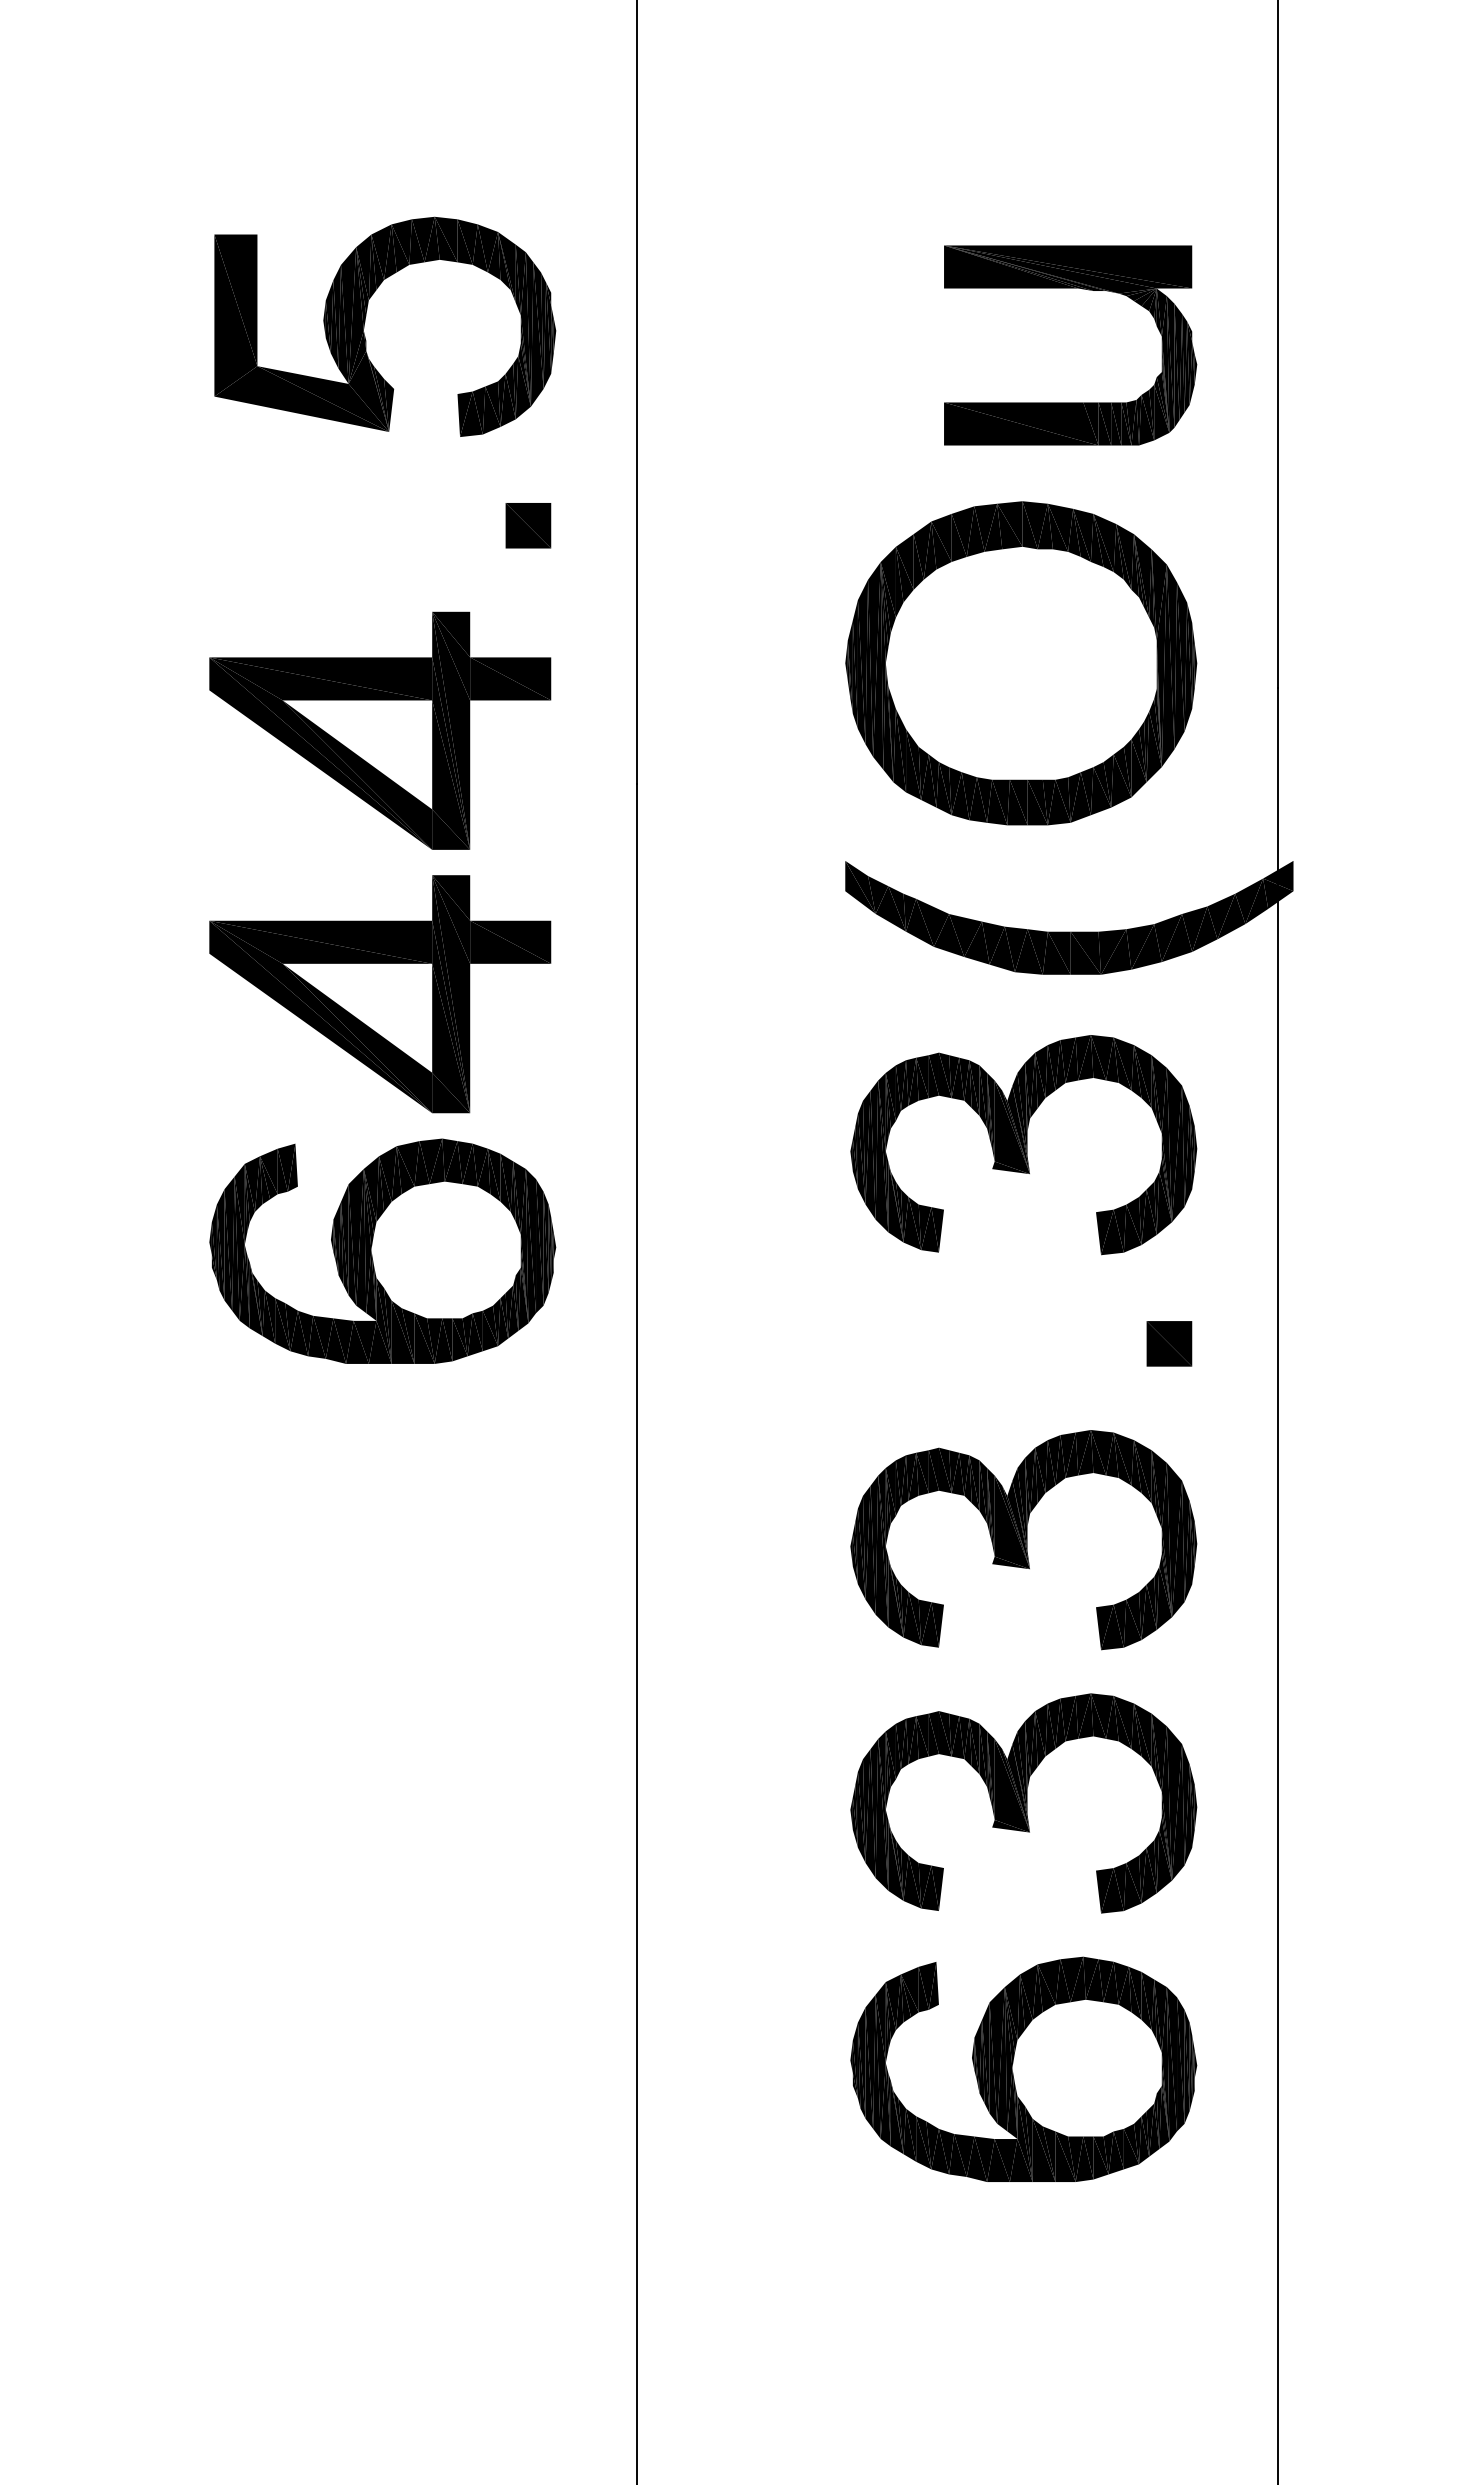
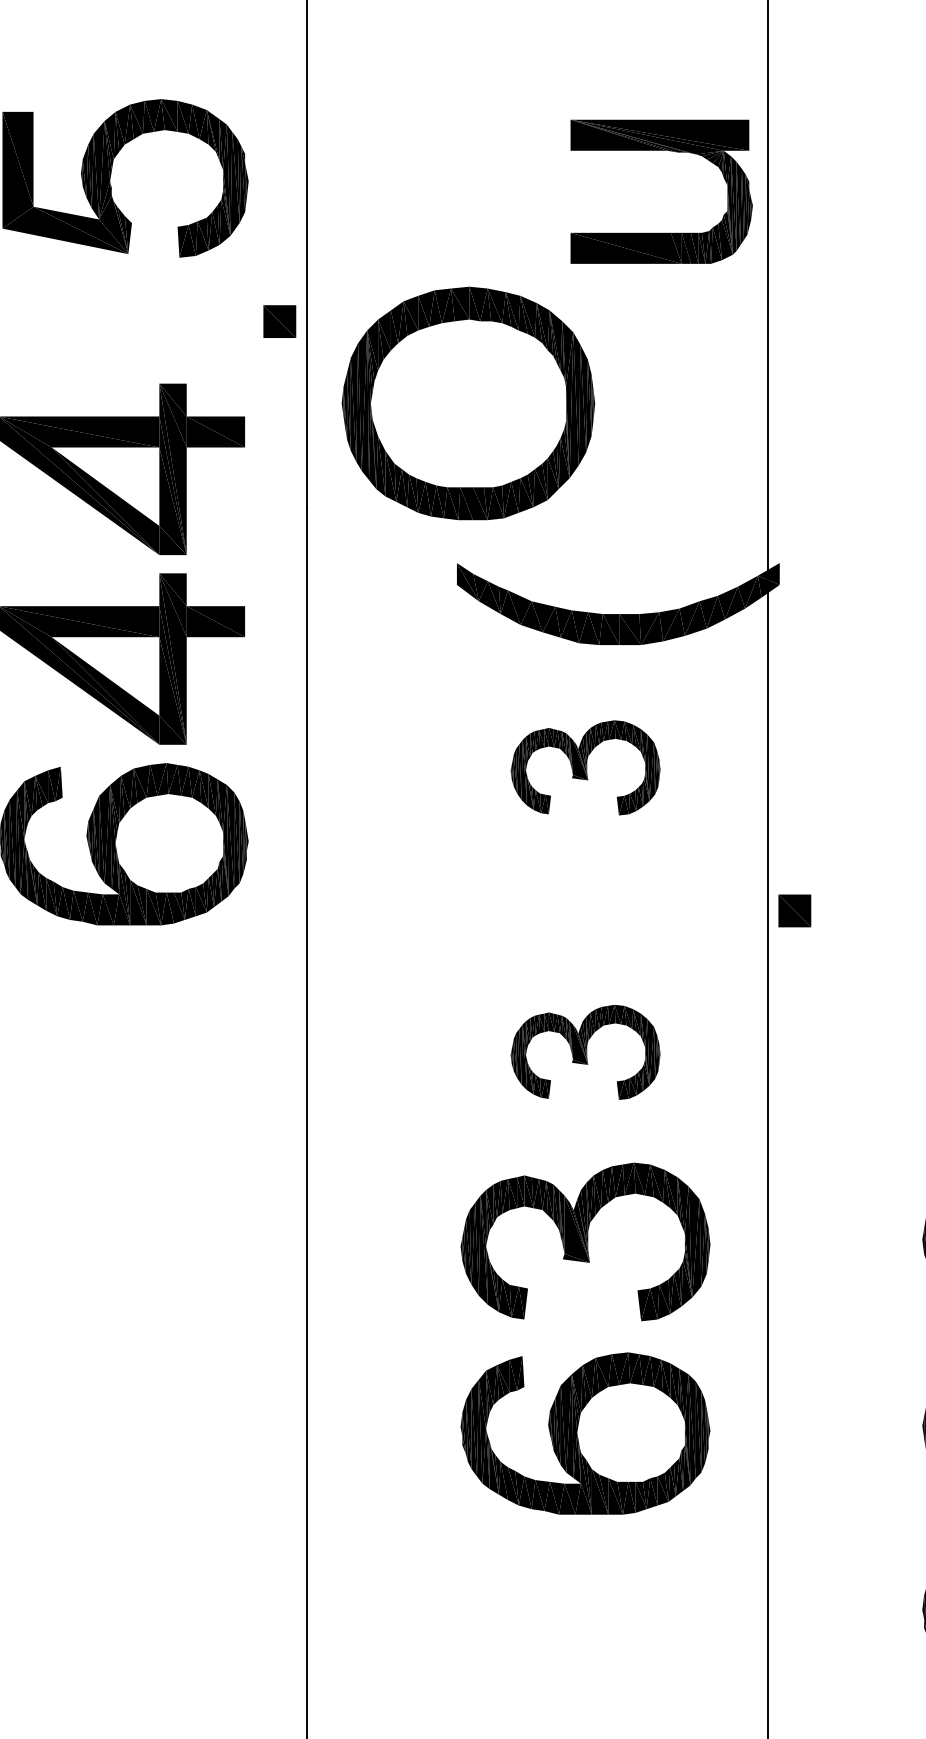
part: (1070, 288) -> (661, 150), moved
part: (528, 525) -> (279, 321), moved
part: (1021, 663) -> (468, 403), moved
part: (1023, 1145) -> (585, 768), size x0.6
part: (1169, 1343) -> (794, 910), moved
part: (1023, 1540) -> (585, 1052), size x0.6

